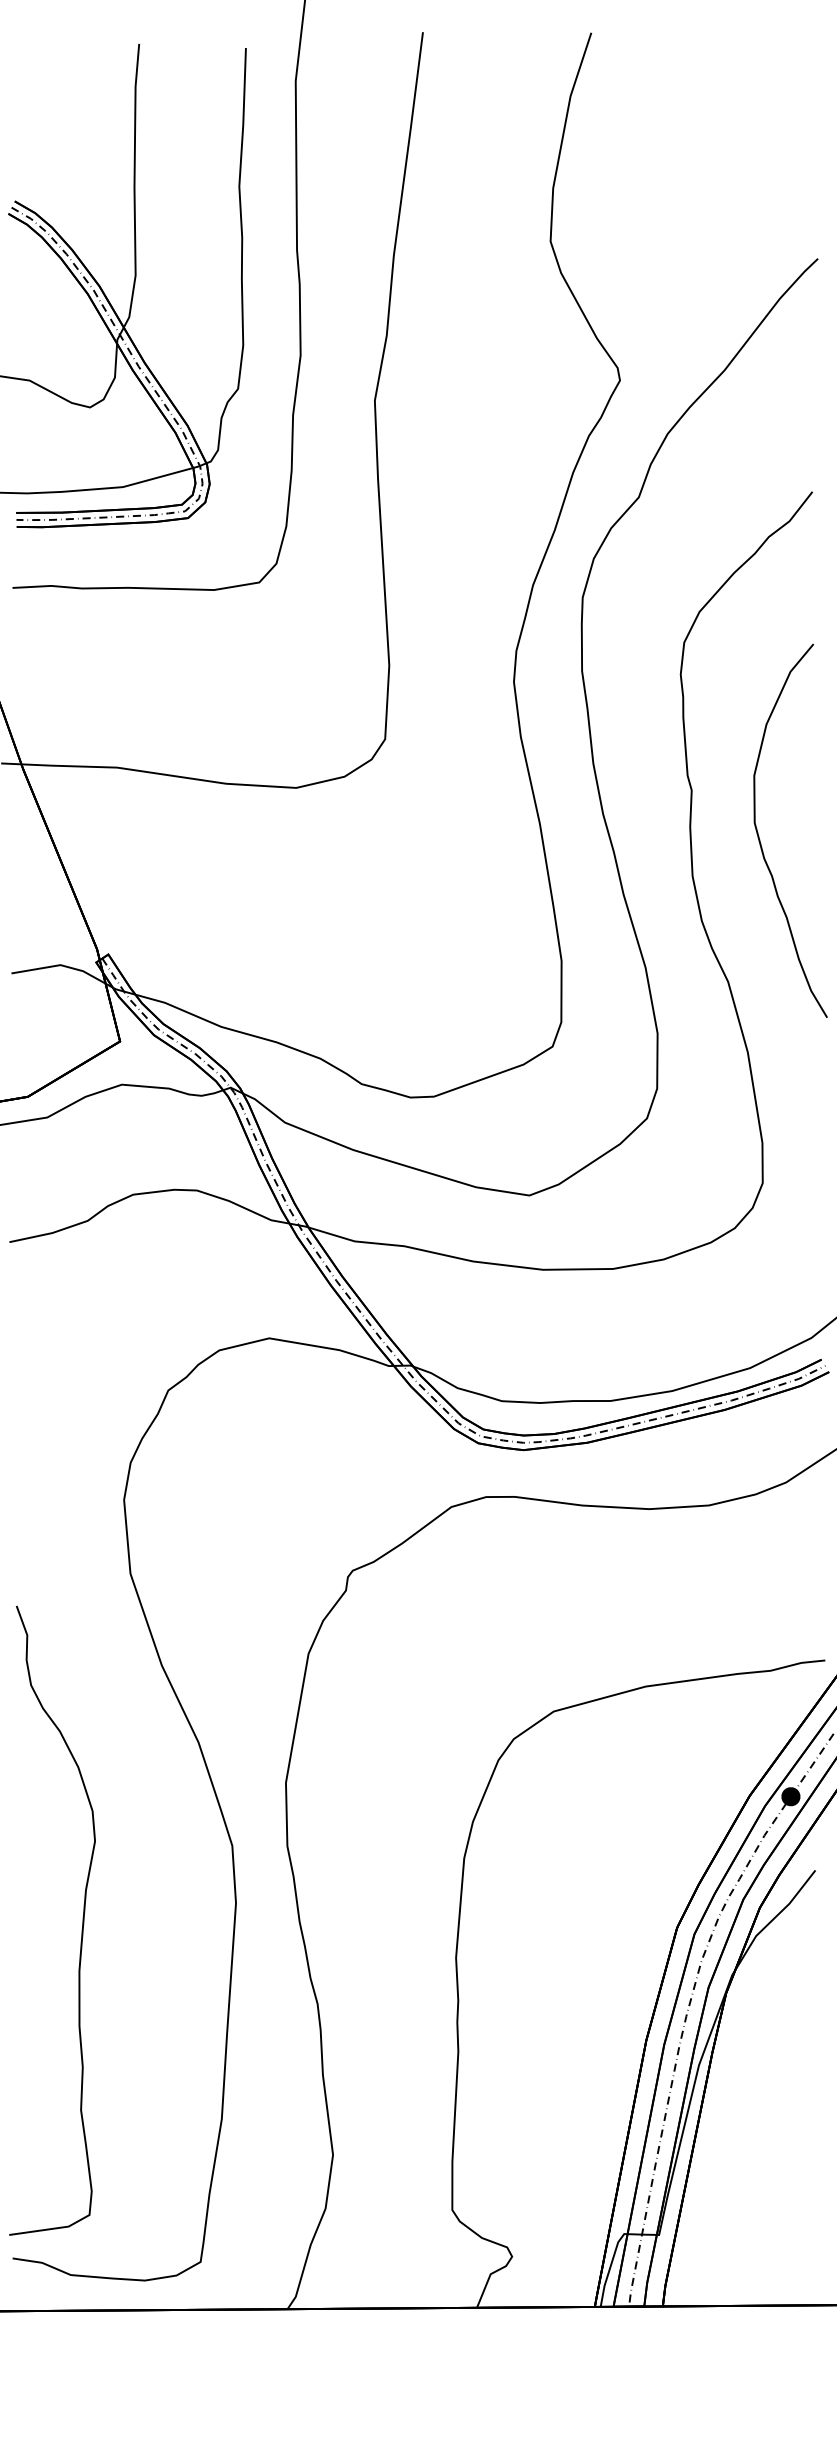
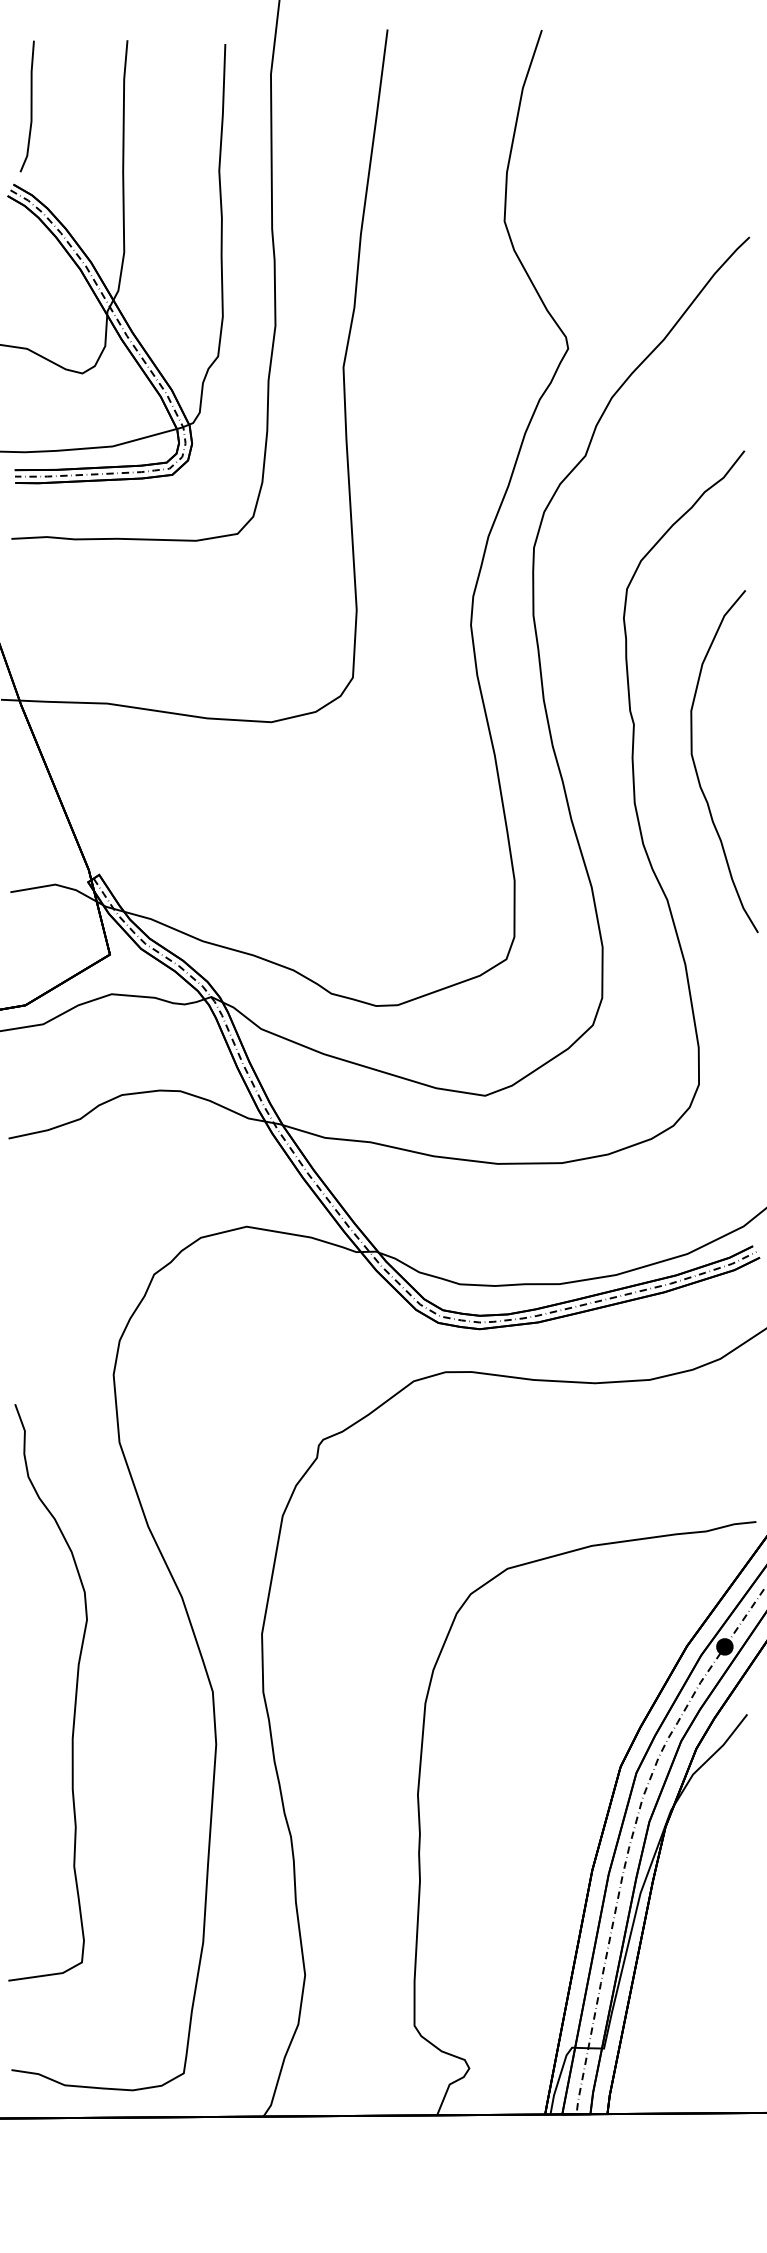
line: (33, 115) -> (30, 105), added
curve: (82, 1920) -> (75, 1692), moved

